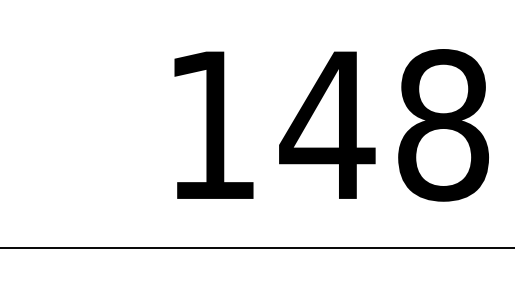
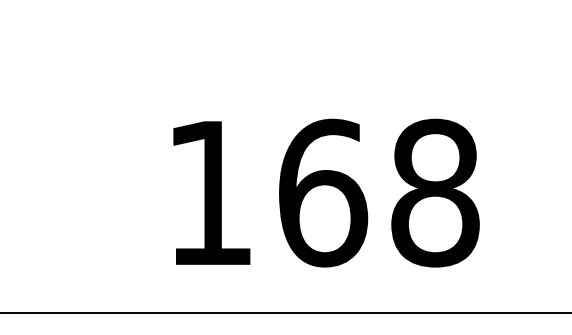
text: (327, 124) -> (322, 192), 148 -> 168

